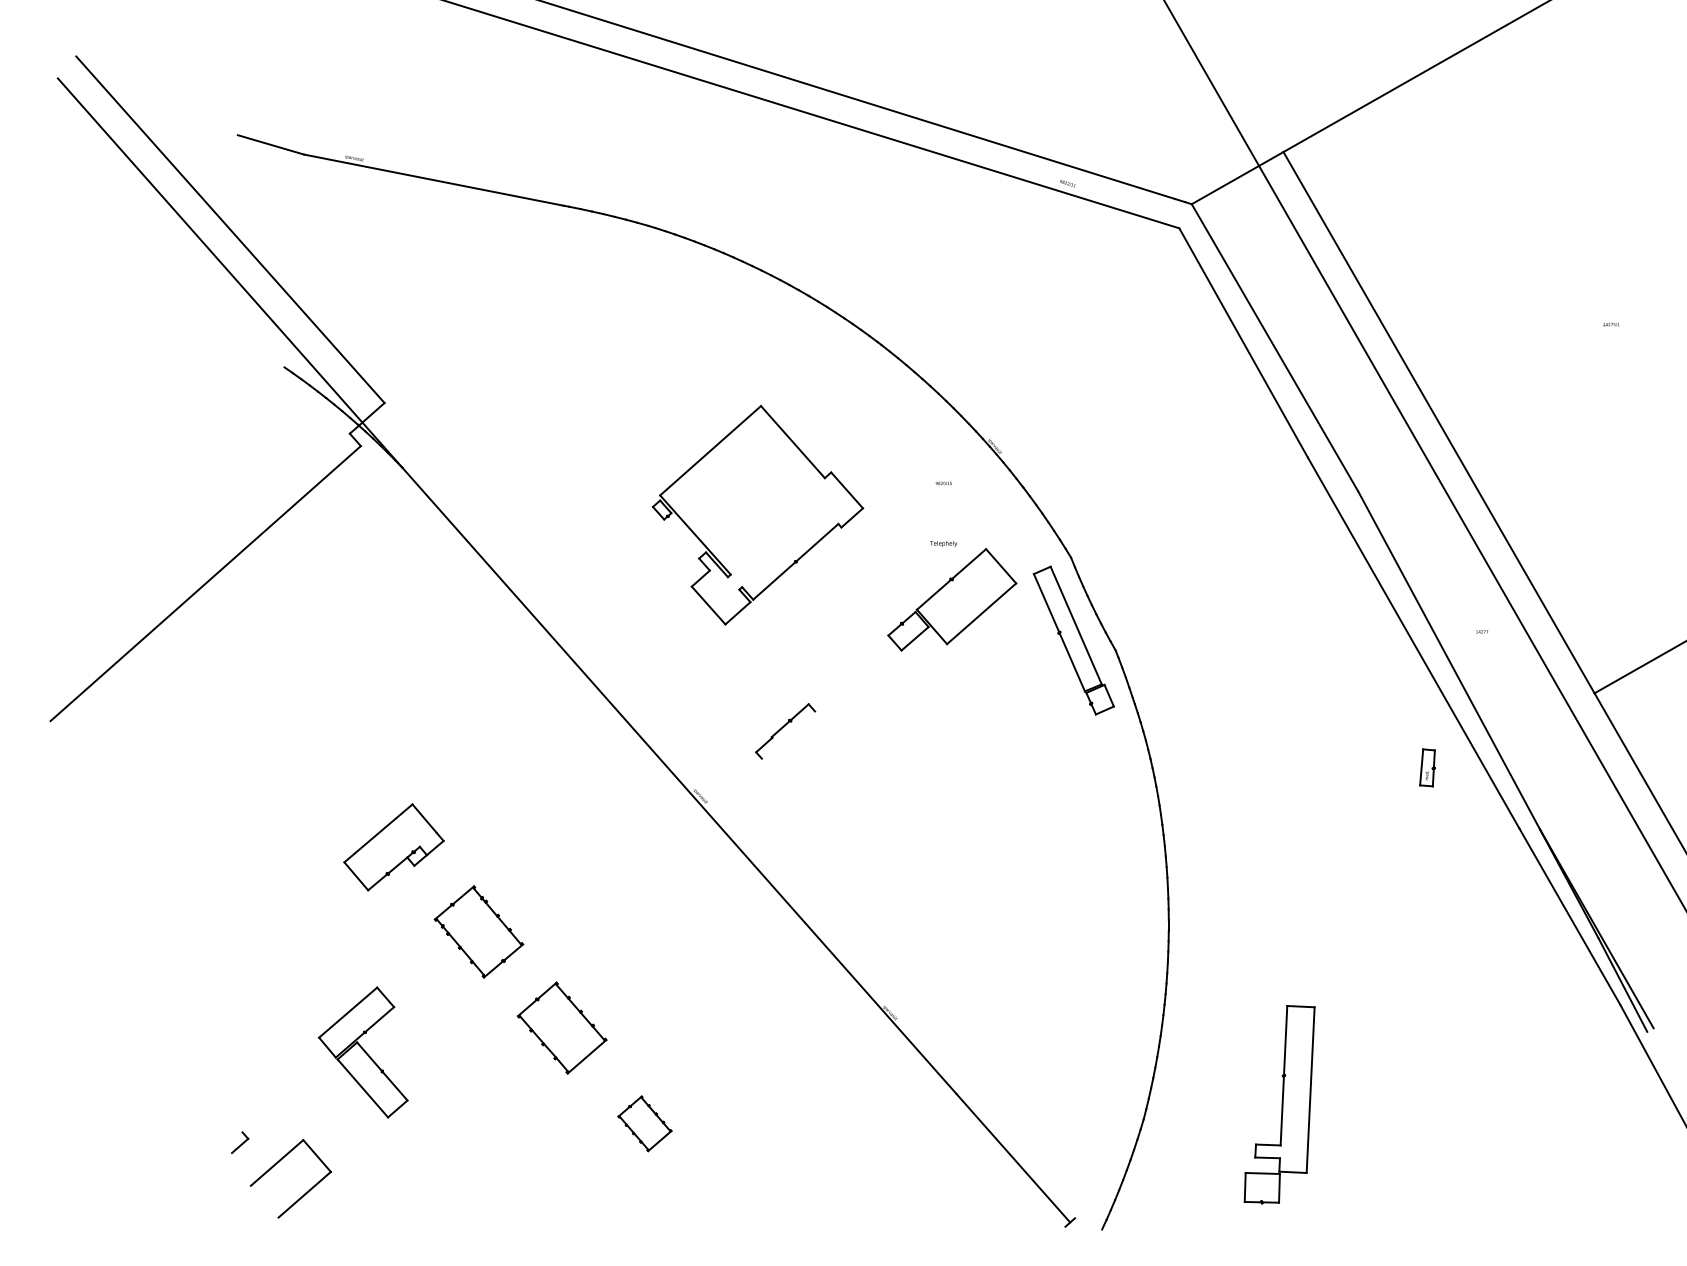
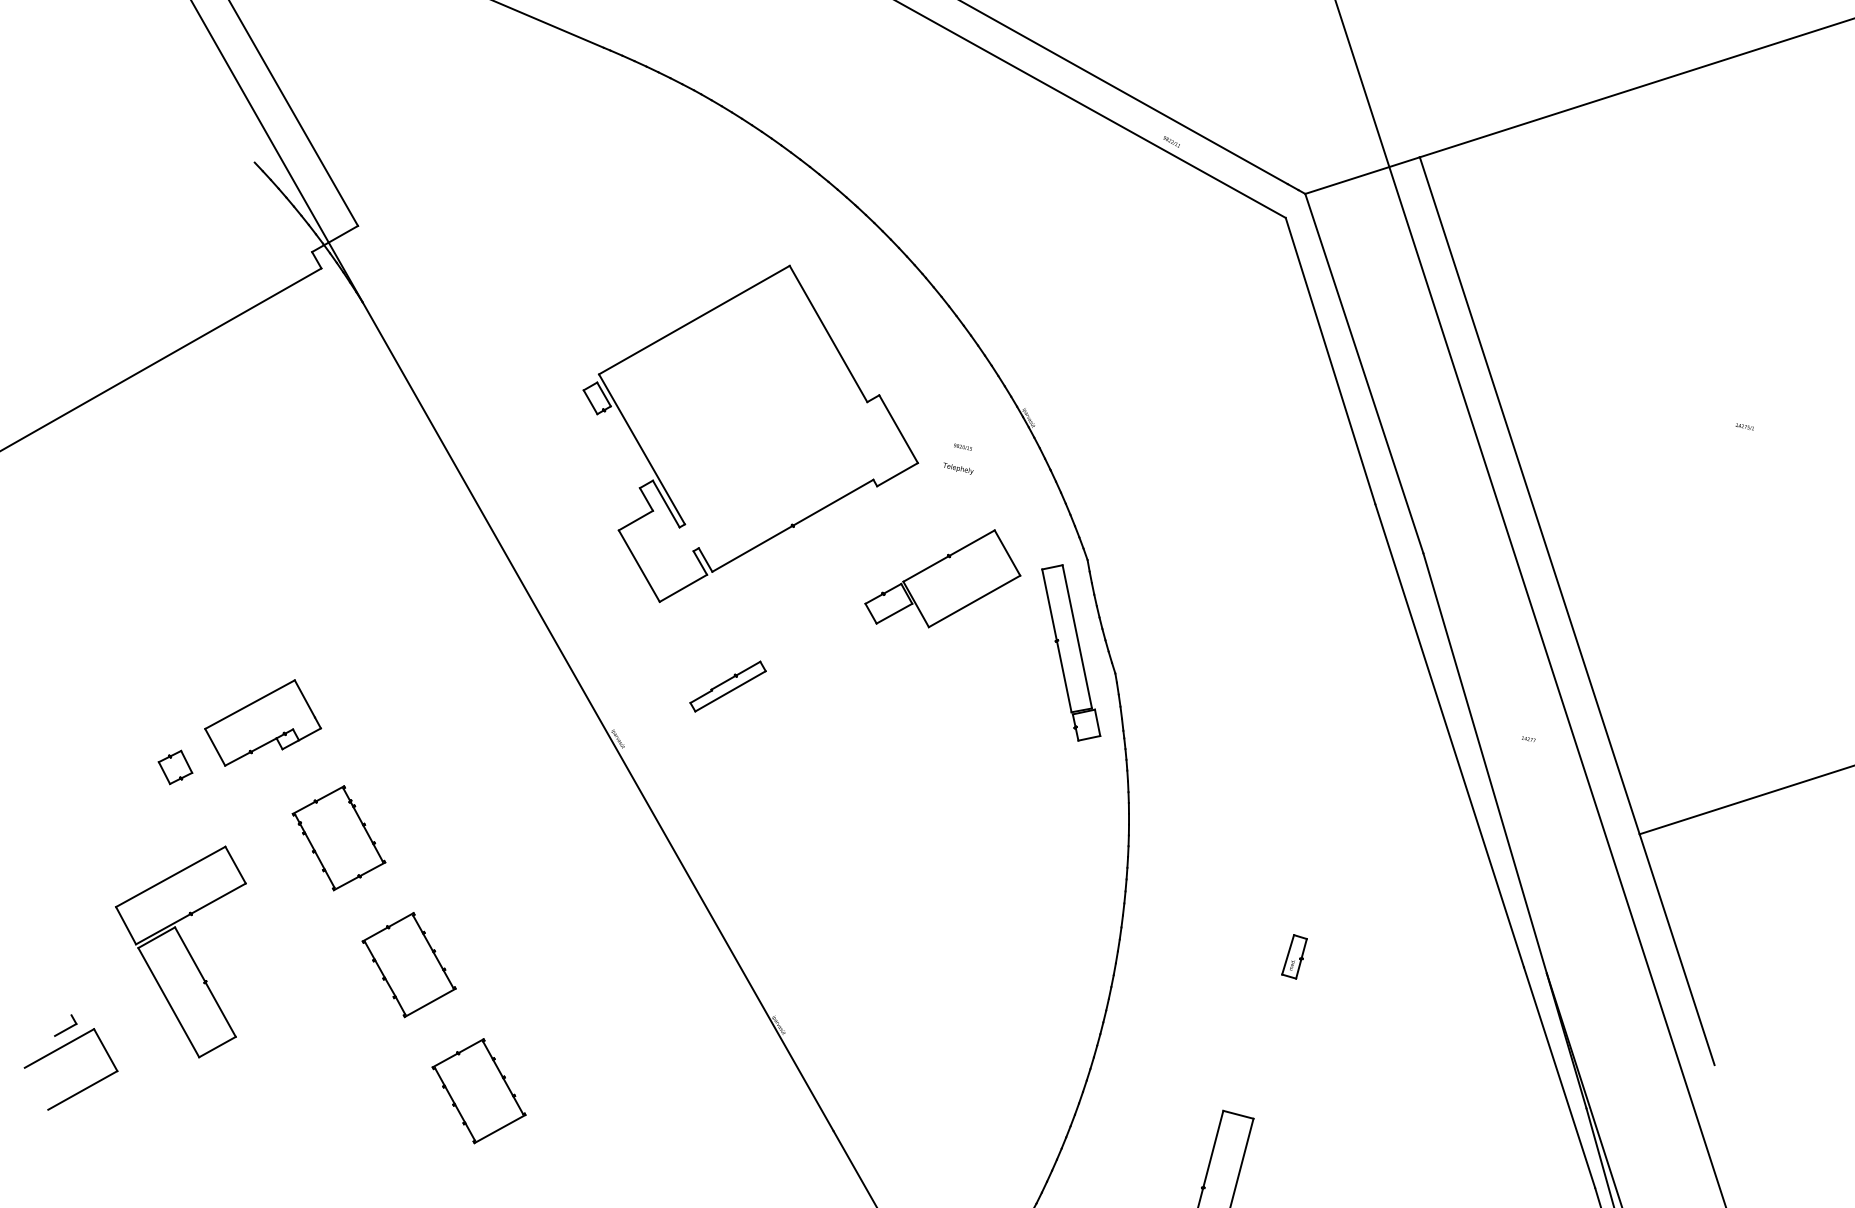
part: (757, 515) -> (747, 439), size x1.43
text: (943, 543) -> (958, 468), moved
line: (788, 734) -> (730, 690), added
part: (1427, 767) -> (1294, 956), moved
part: (325, 900) -> (175, 767), added
part: (363, 1052) -> (181, 945), size x1.43
part: (644, 1123) -> (478, 1090), size x1.67
part: (240, 1142) -> (66, 1026), moved

